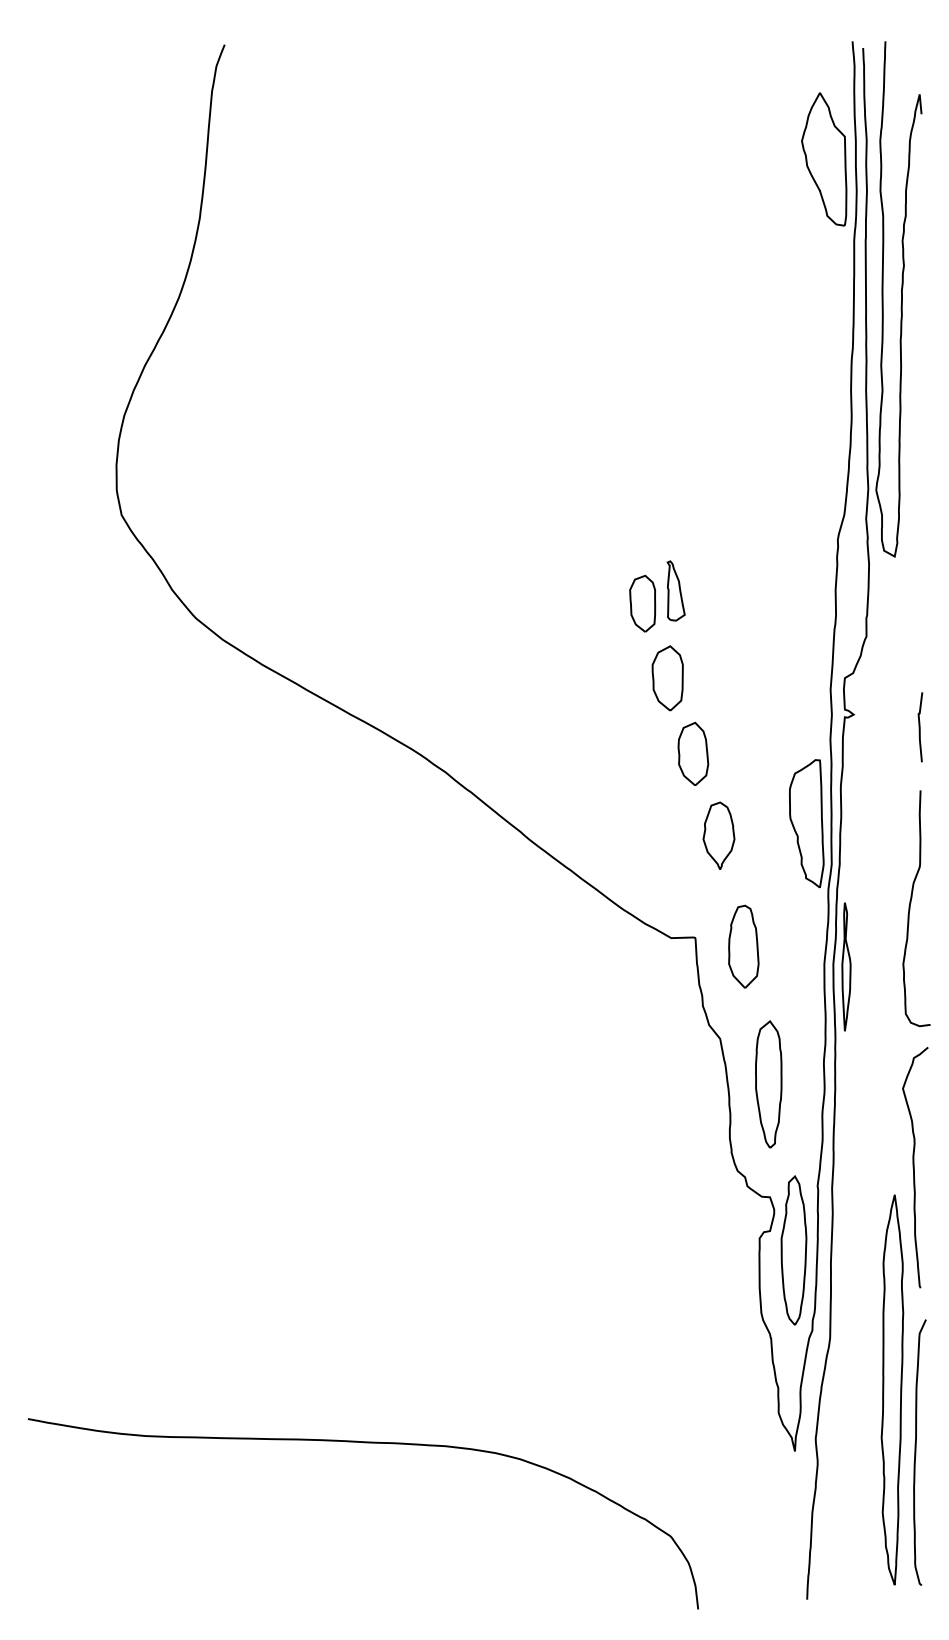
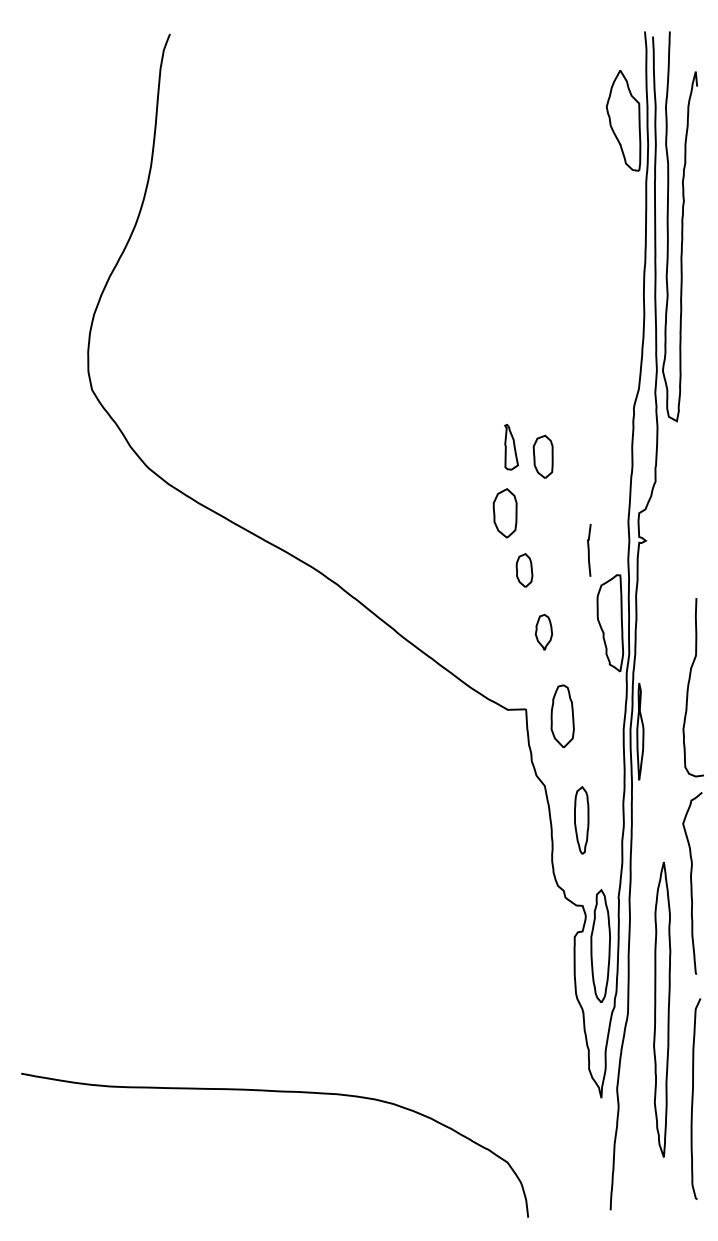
part: (641, 603) -> (542, 456), moved
curve: (920, 727) -> (589, 550), moved
part: (693, 753) -> (524, 570), size x0.7
part: (718, 835) -> (543, 632), size x0.7
part: (768, 1084) -> (581, 820), size x0.7
part: (892, 1389) -> (662, 1009), moved

